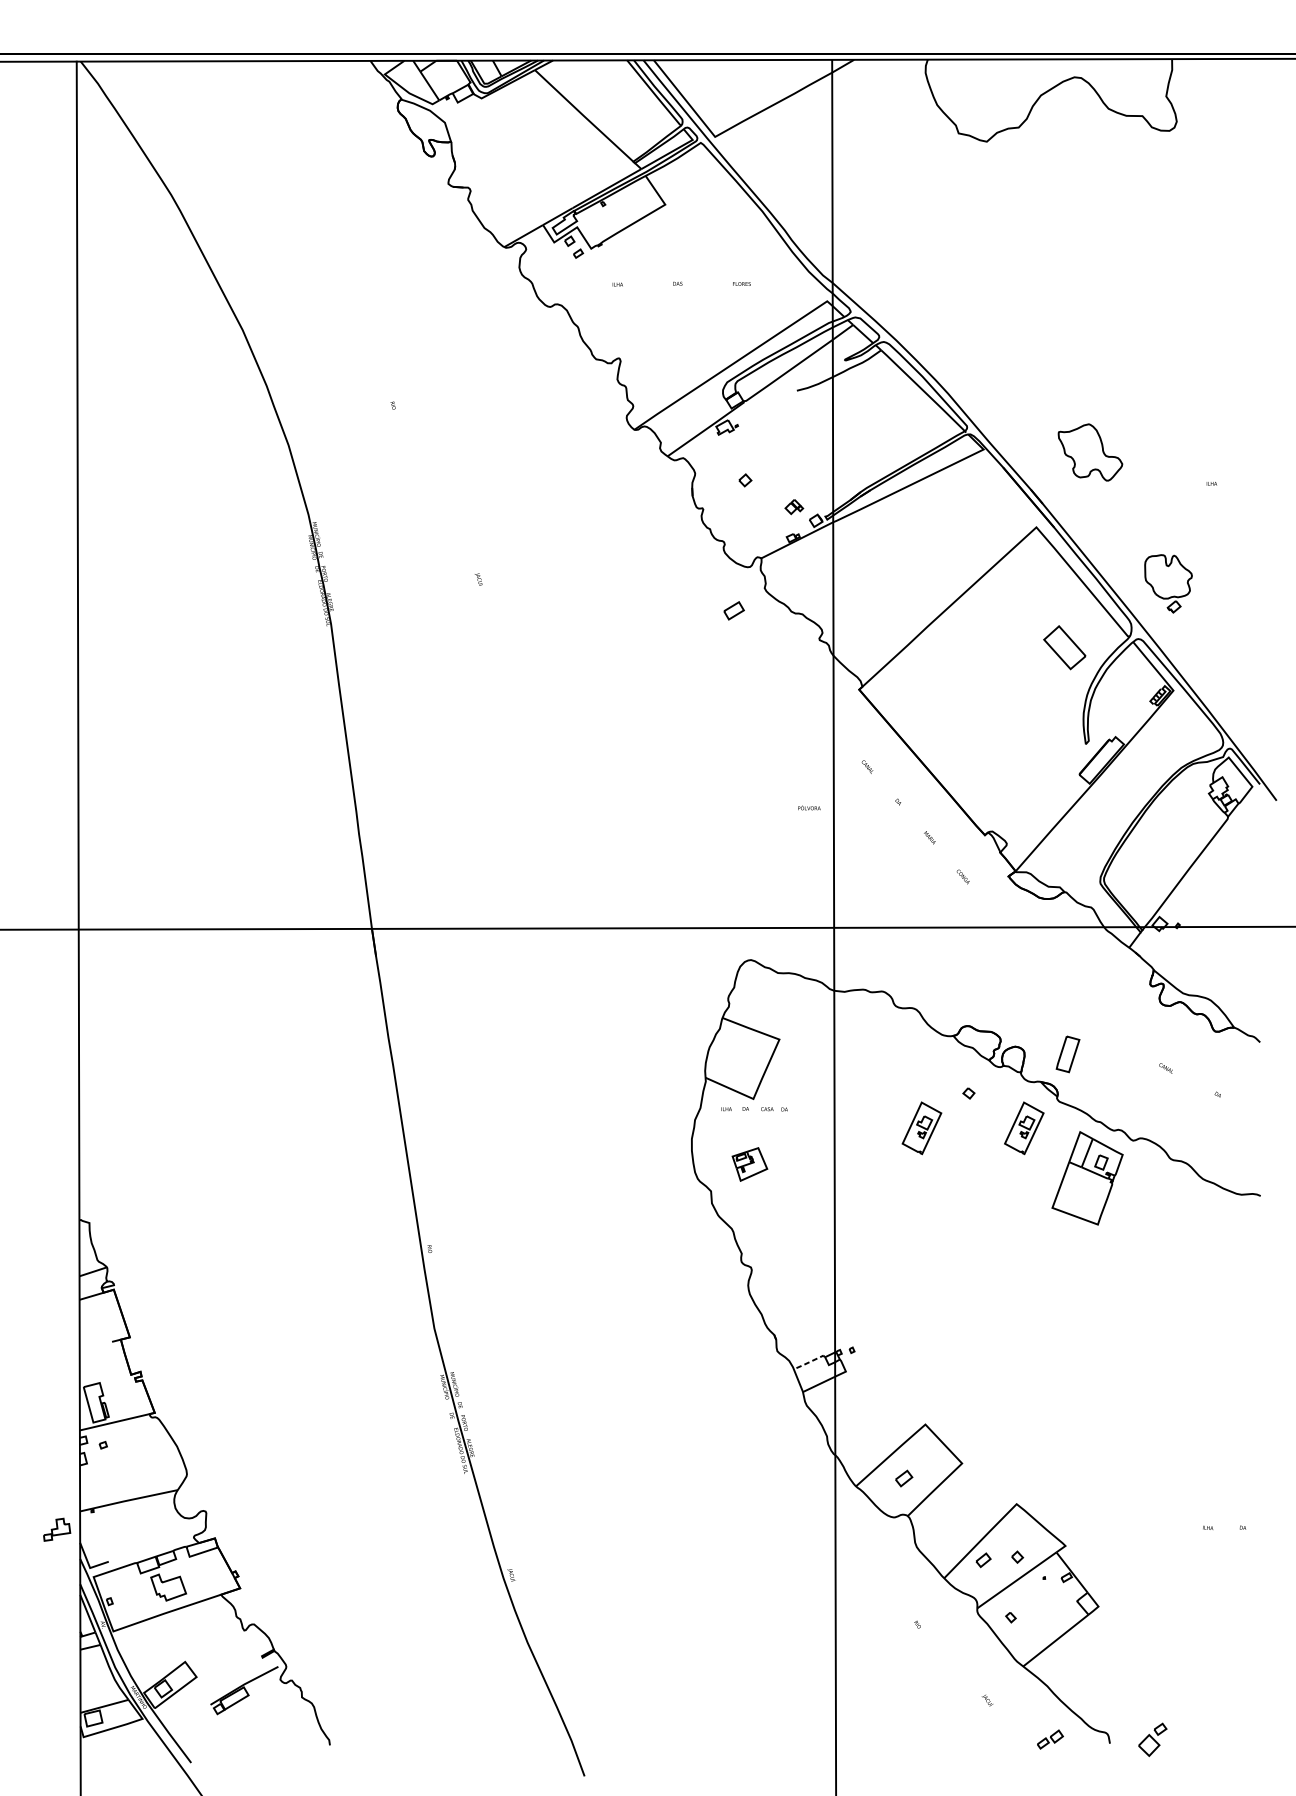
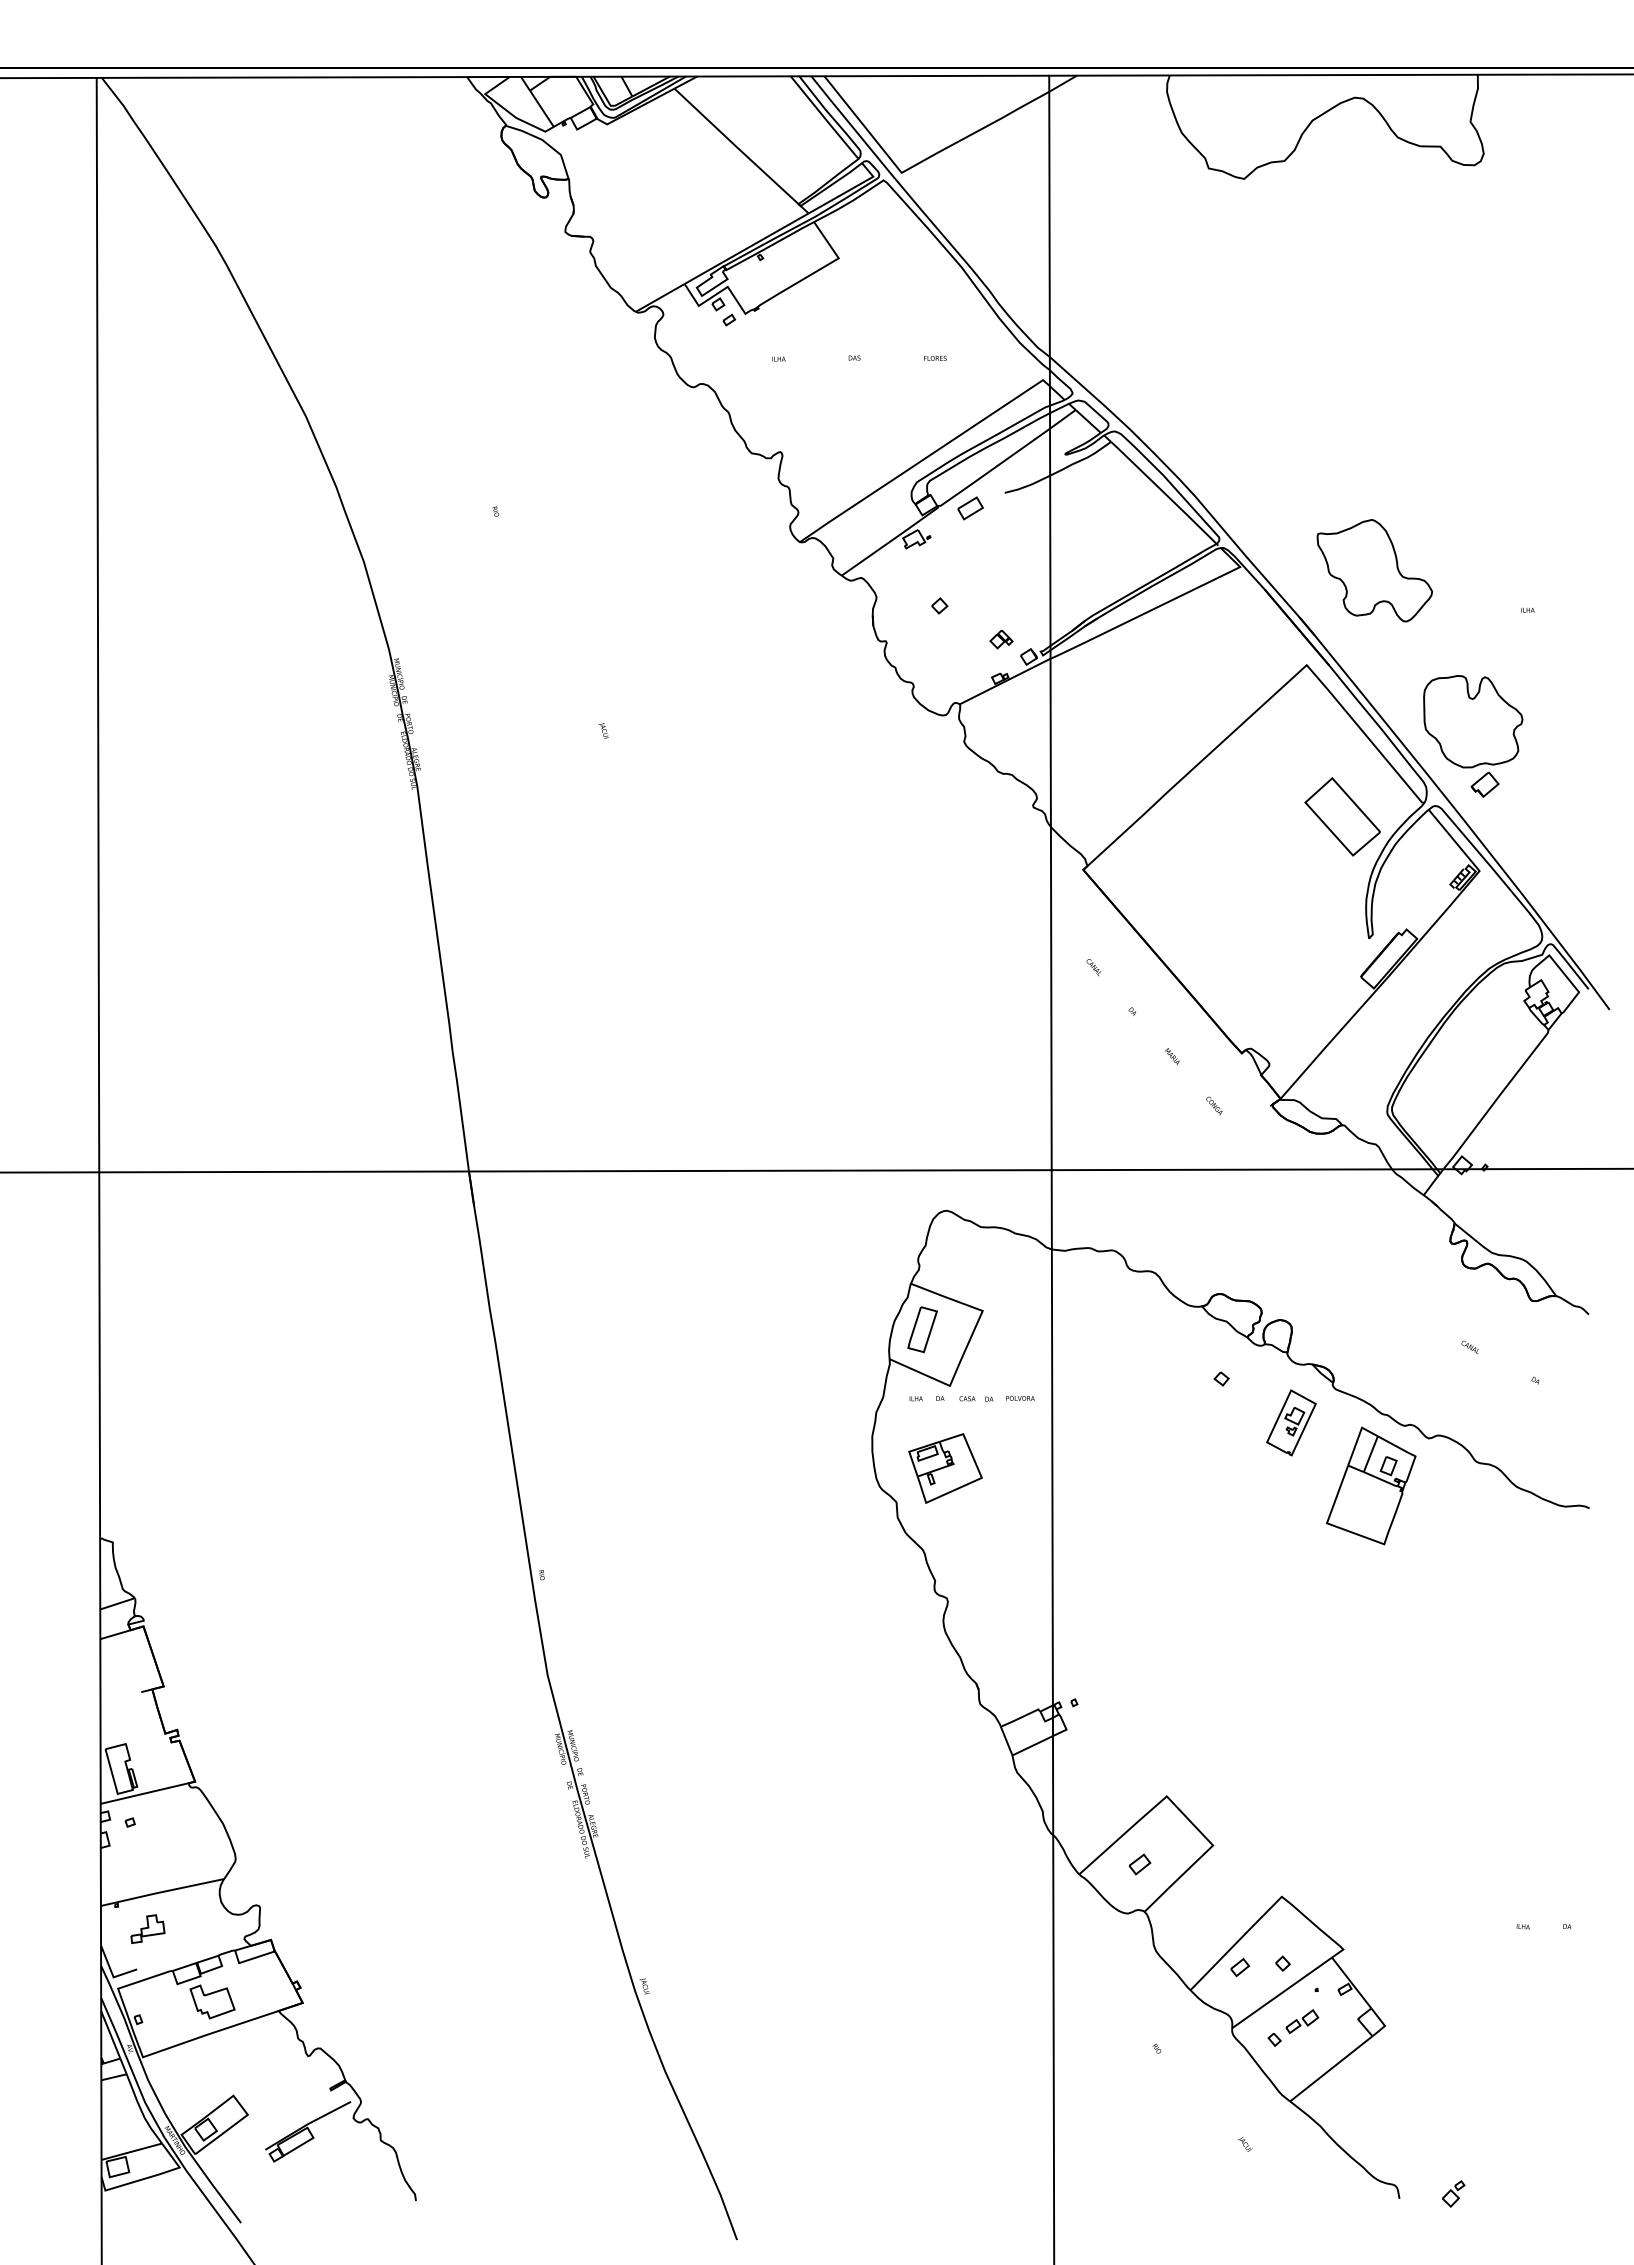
part: (1090, 452) -> (1374, 570), size x1.43
part: (1168, 583) -> (1473, 736), size x1.67
part: (734, 610) -> (970, 508), moved
part: (1064, 647) -> (1342, 816), size x1.43
text: (809, 807) -> (1020, 1397), moved
part: (1067, 1054) -> (922, 1329), moved
part: (922, 1127) -> (1162, 1422), removed
part: (749, 1164) -> (945, 1468), size x1.67
line: (809, 1361) -> (1020, 1717), dashed -> solid
part: (56, 1529) -> (147, 1928), moved
part: (1050, 1739) -> (1302, 2021), moved
part: (1152, 1739) -> (1453, 2193), size x0.62

